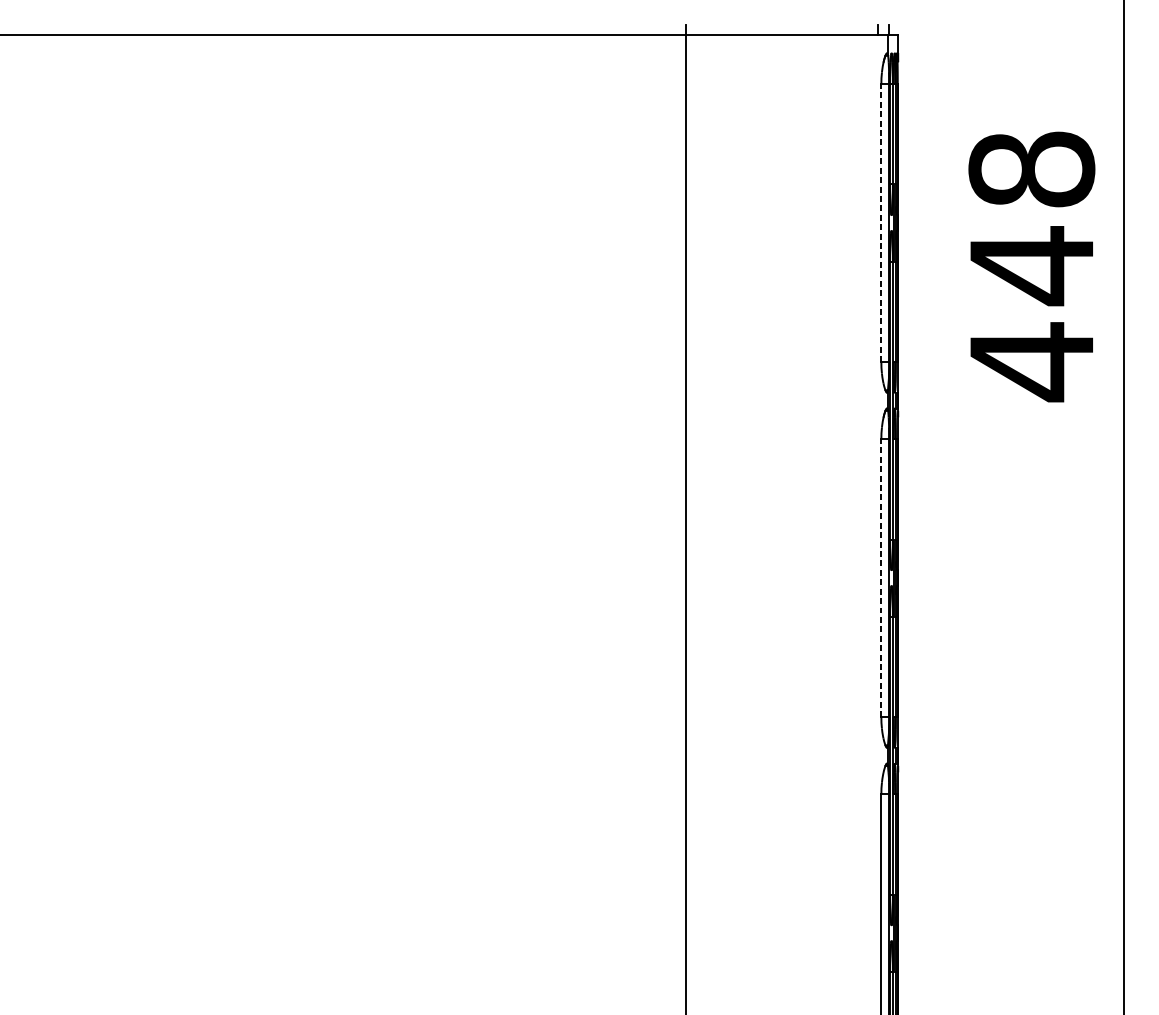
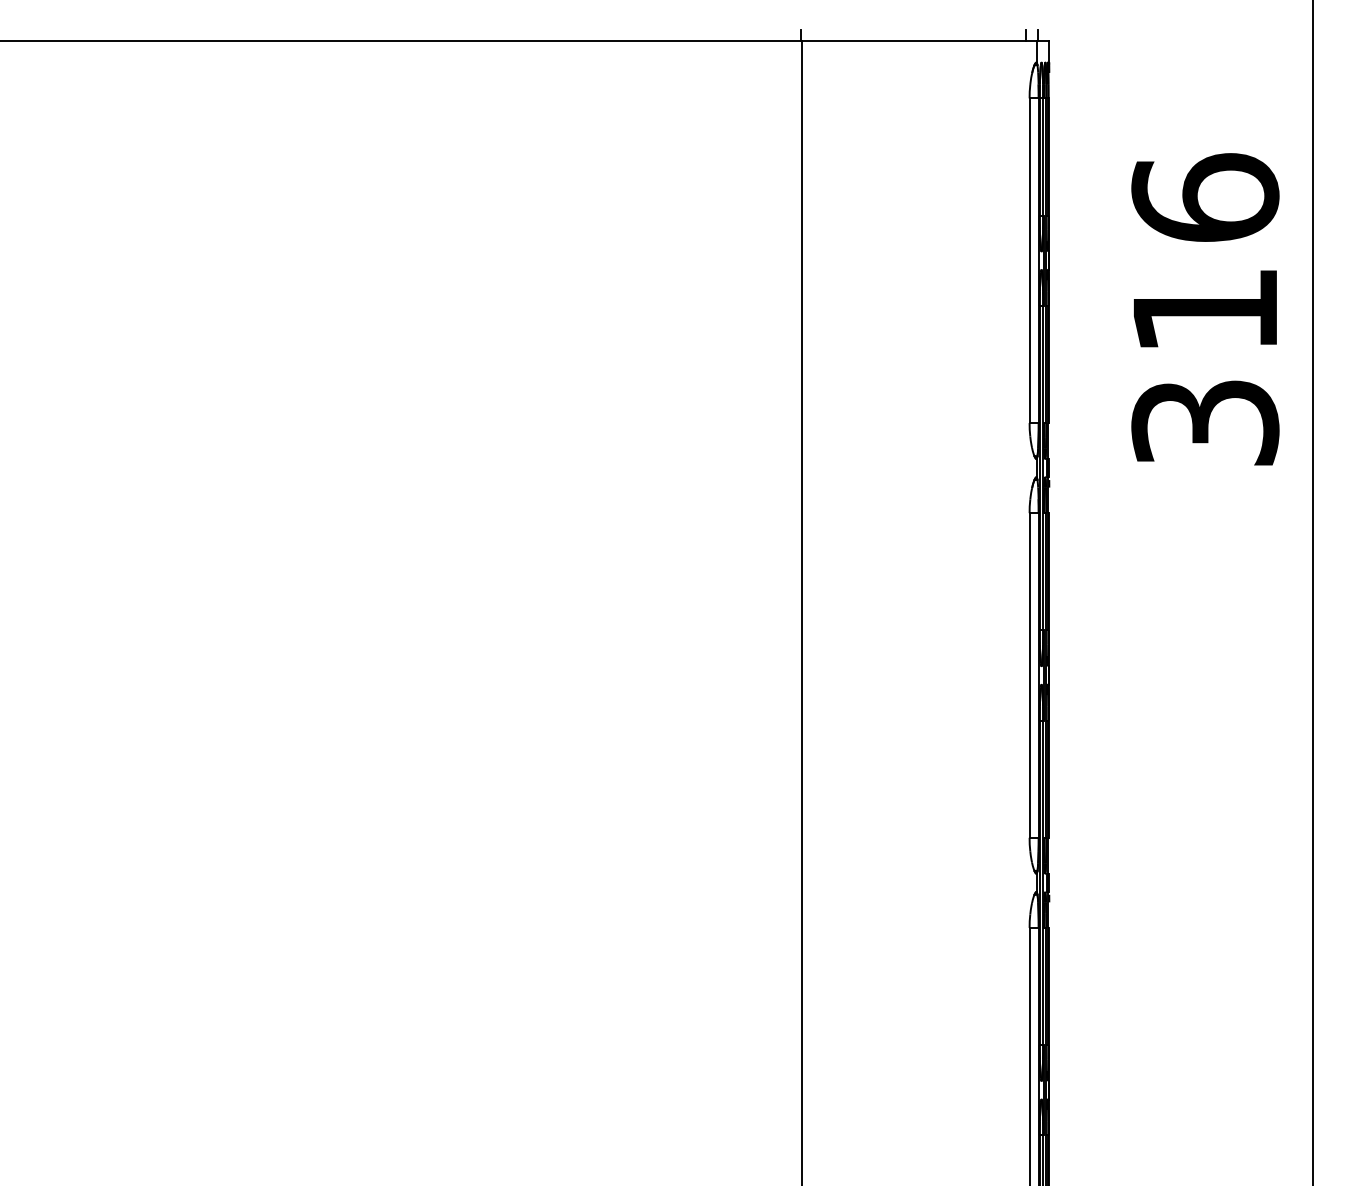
line: (881, 222) -> (1029, 260), dashed -> solid
text: (1031, 266) -> (1205, 311), 448 -> 316
line: (881, 577) -> (1029, 674), dashed -> solid

